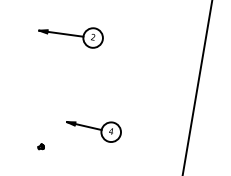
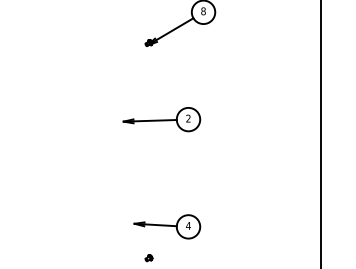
part: (93, 128) -> (167, 226), moved

